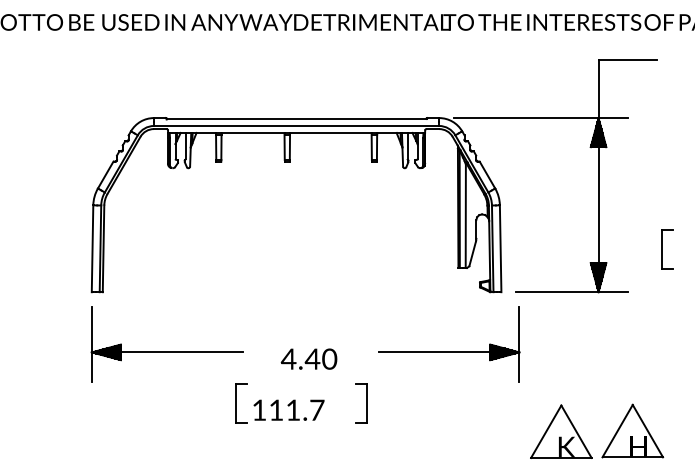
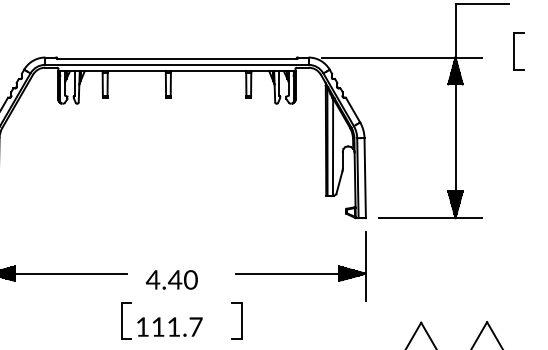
part: (667, 249) -> (519, 51), moved
part: (449, 351) -> (301, 272), moved
text: (308, 358) -> (171, 279), moved

